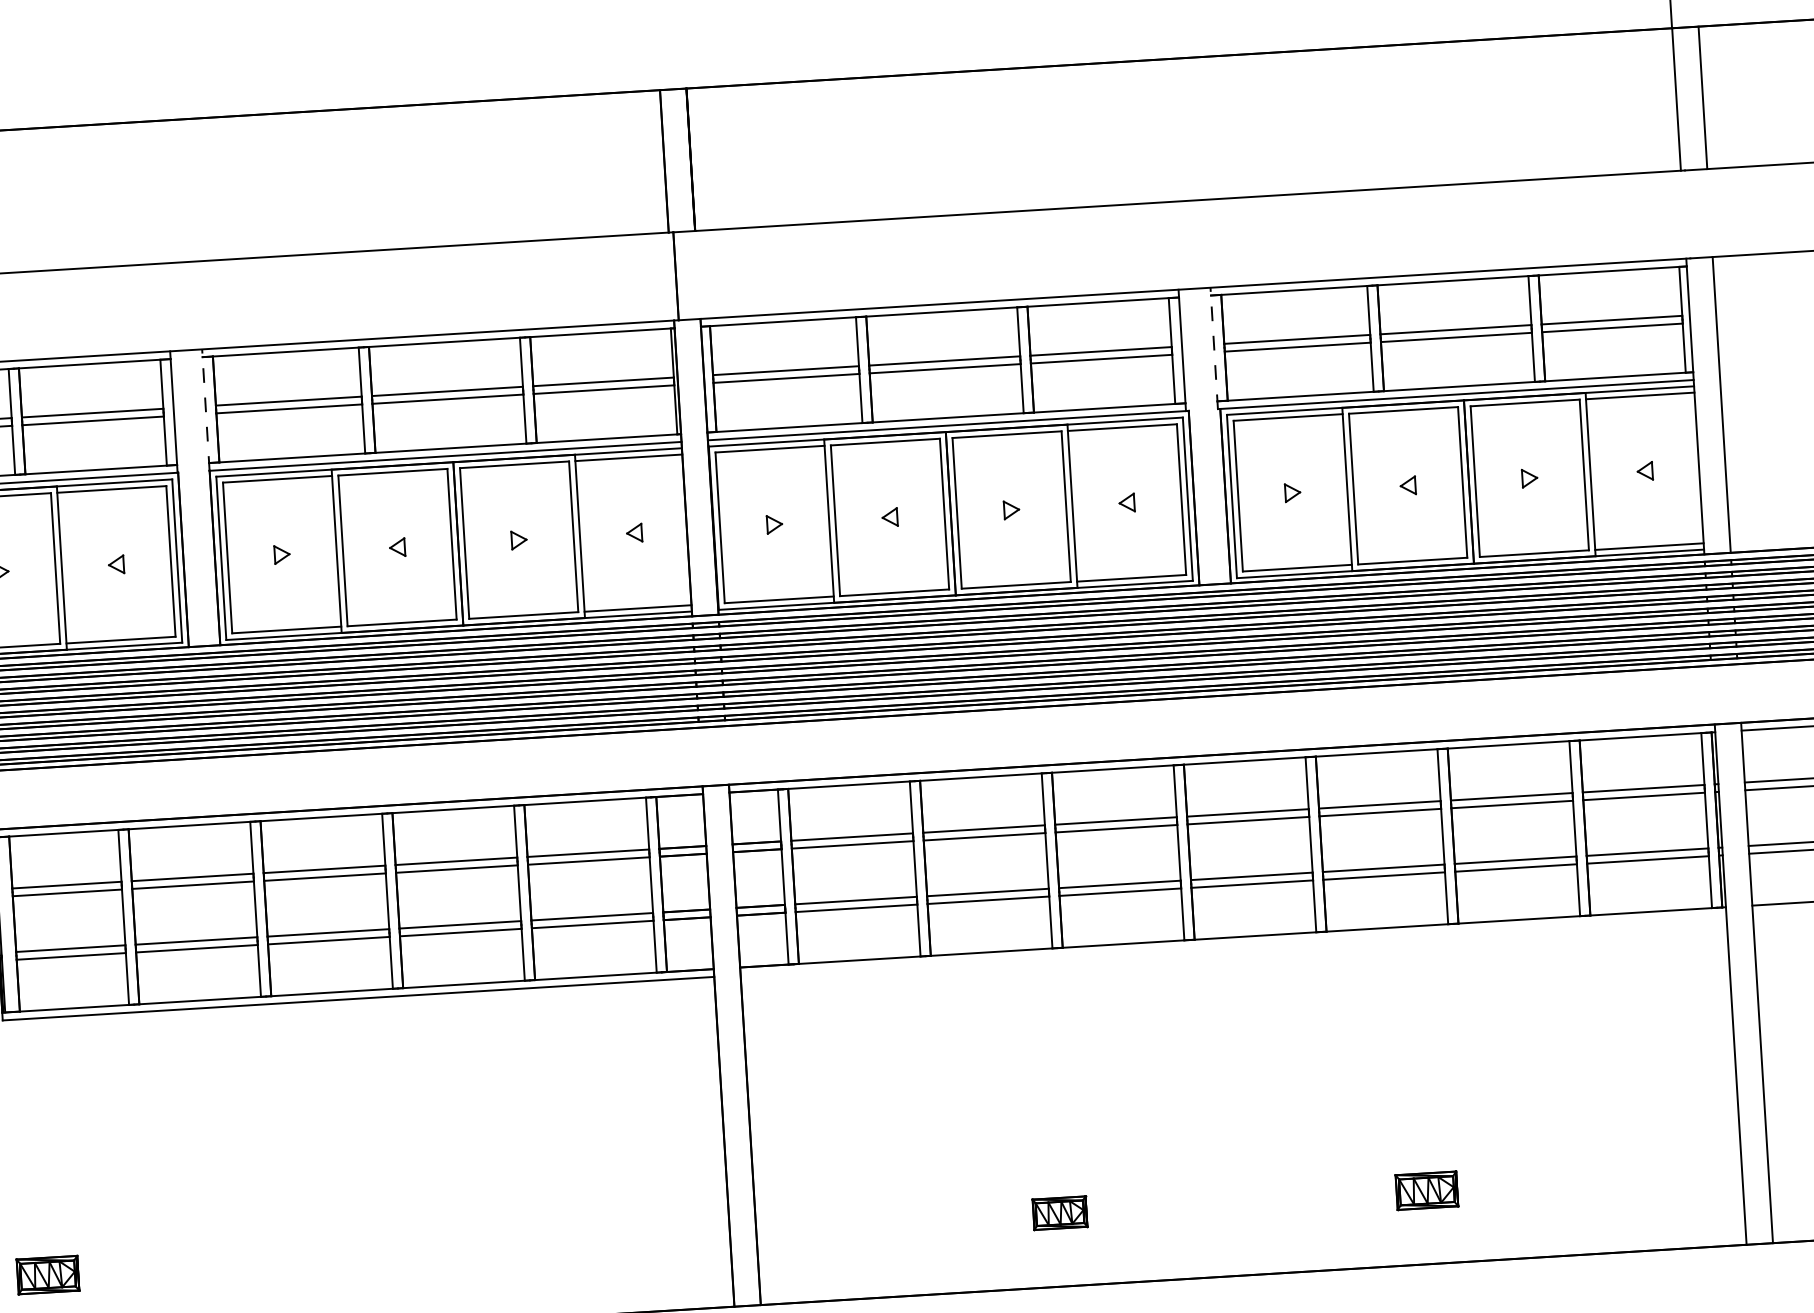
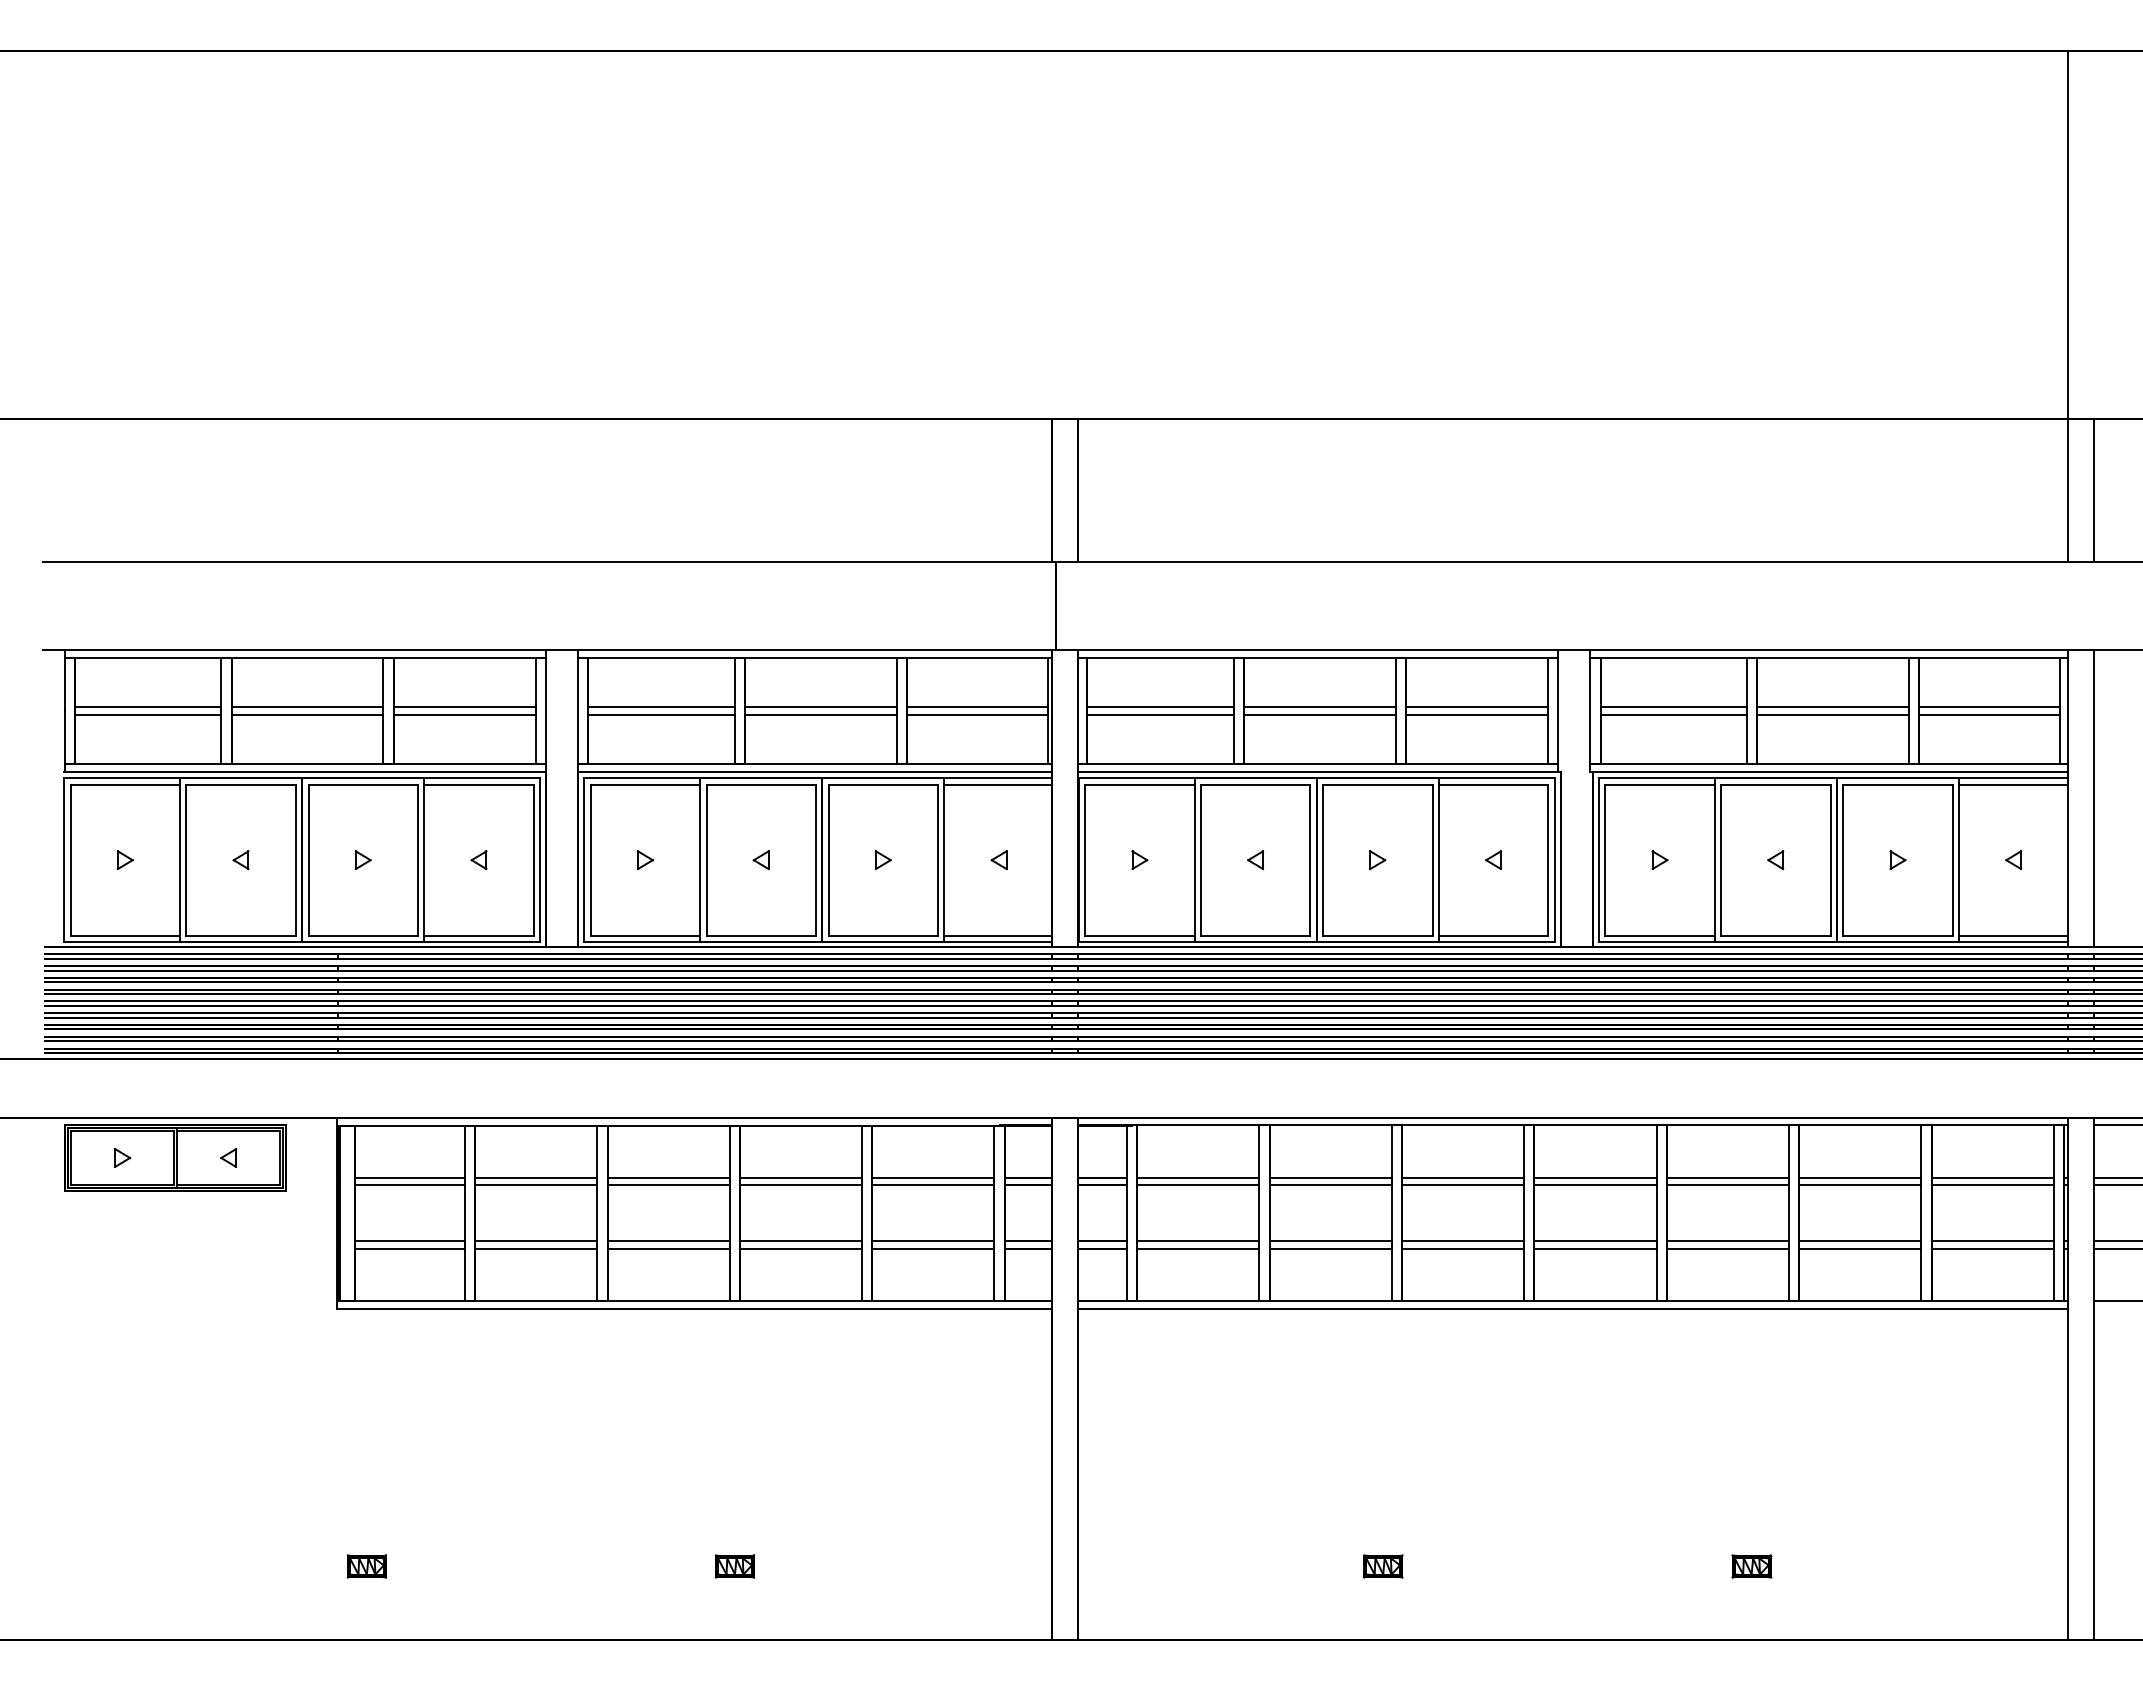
line: (1214, 348) -> (1590, 711), dashed -> solid
line: (205, 409) -> (577, 710), dashed -> solid
line: (1232, 944) -> (1572, 1308), added
part: (1426, 1190) -> (1751, 1566), size x0.62
part: (1060, 1213) -> (1383, 1566), size x0.71
part: (414, 1252) -> (735, 1566), added
part: (47, 1275) -> (366, 1566), size x0.62

